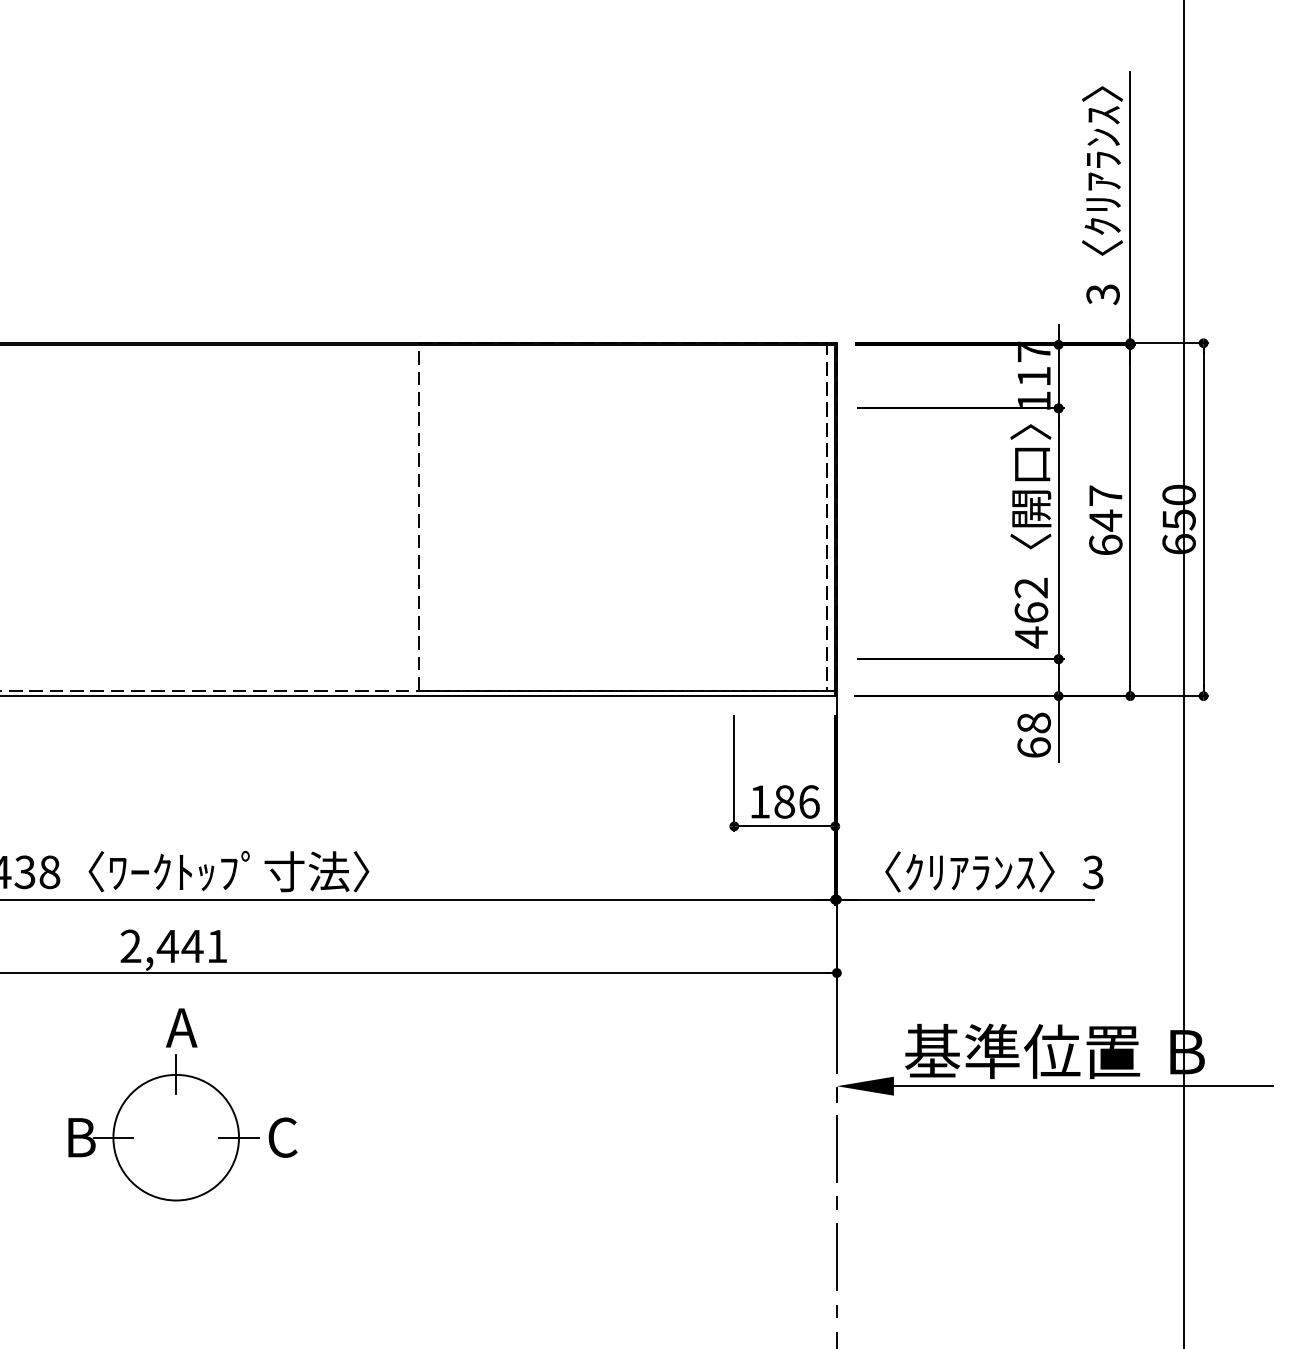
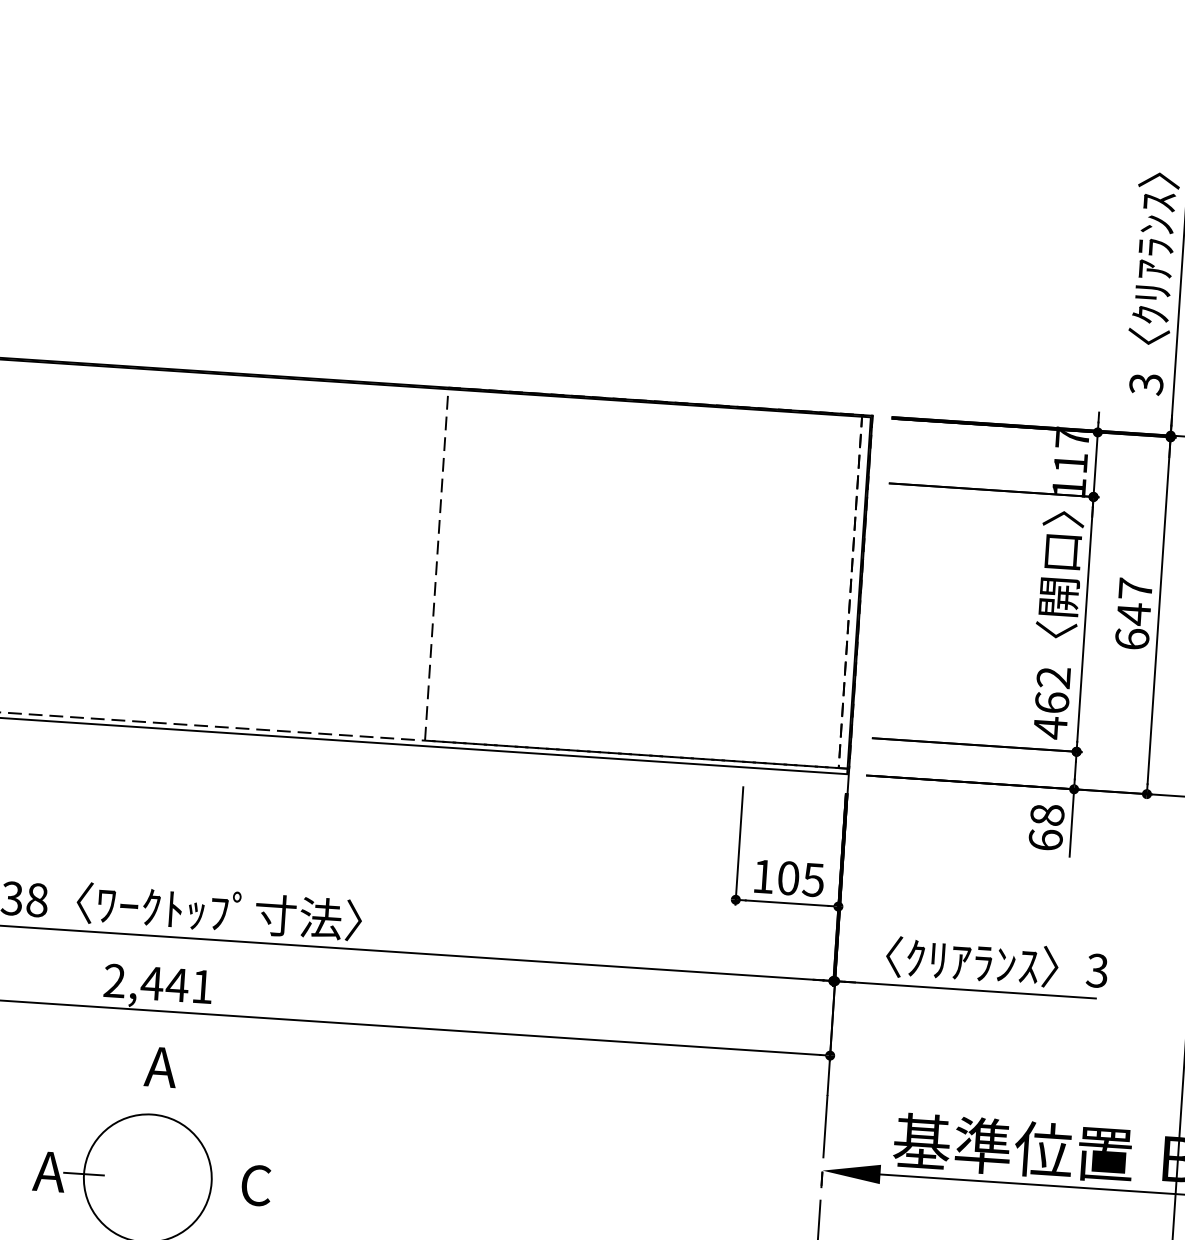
text: (796, 801) -> (800, 878), 186 -> 105
line: (176, 1074) -> (152, 1114), removed
text: (79, 1137) -> (49, 1171), B -> A
line: (238, 1137) -> (211, 1182), removed

